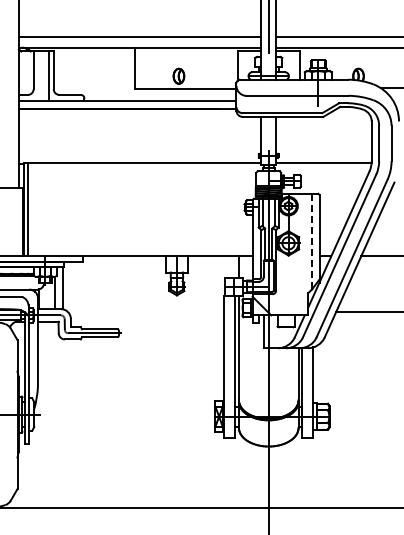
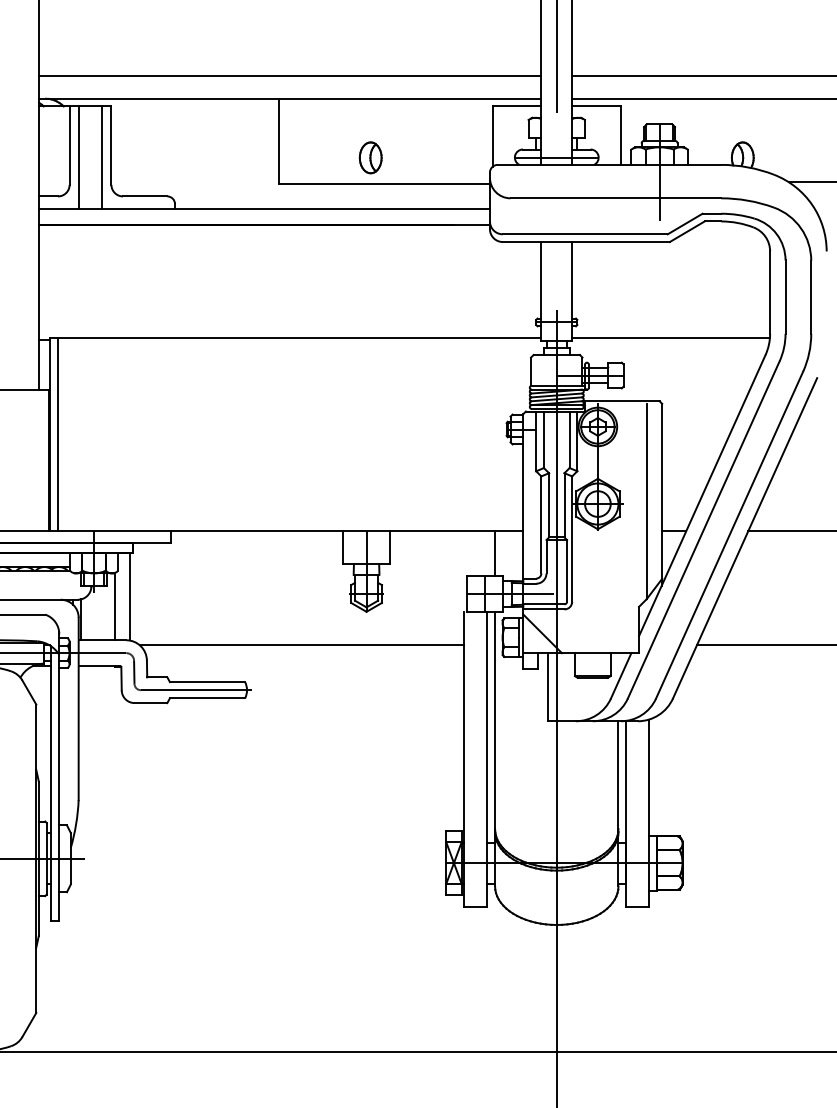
line: (37, 76) -> (77, 158), added
line: (312, 241) -> (647, 500), dashed -> solid
line: (145, 311) -> (301, 645), added

